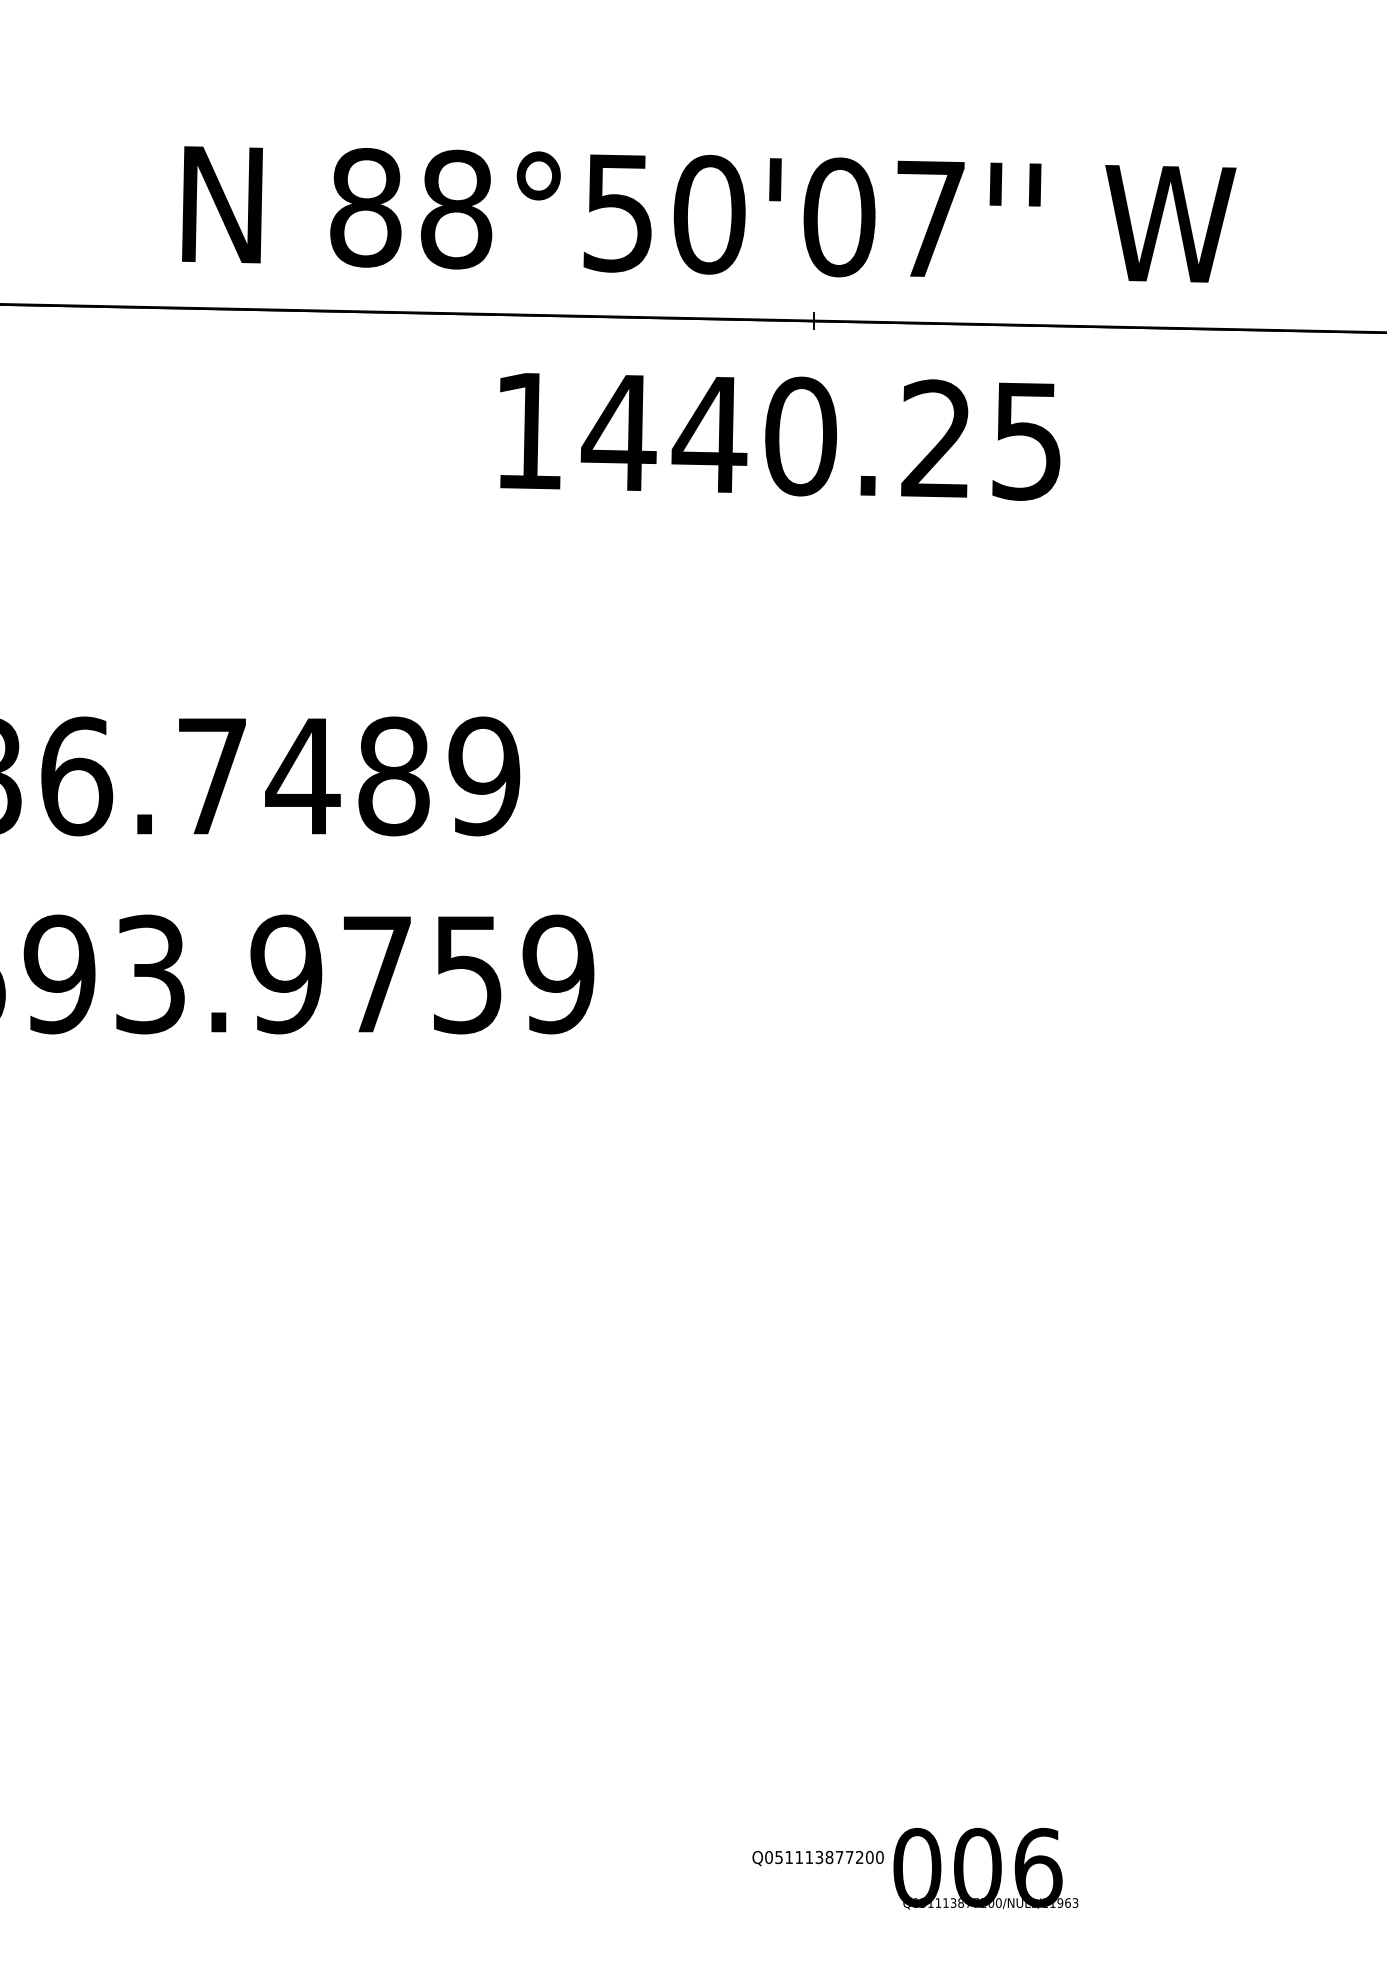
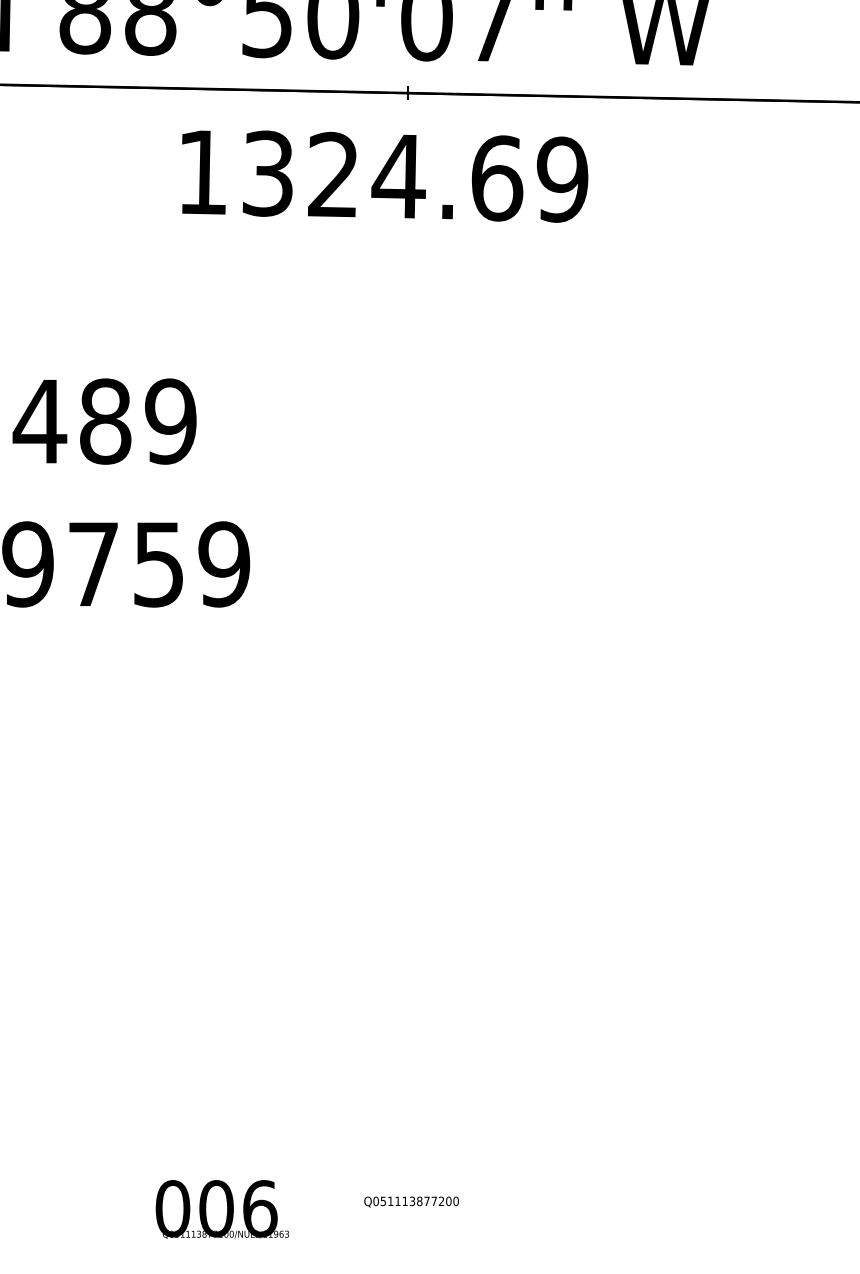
text: (821, 436) -> (413, 176), 1440.25 -> 1324.69
text: (985, 1868) -> (222, 1209), moved

